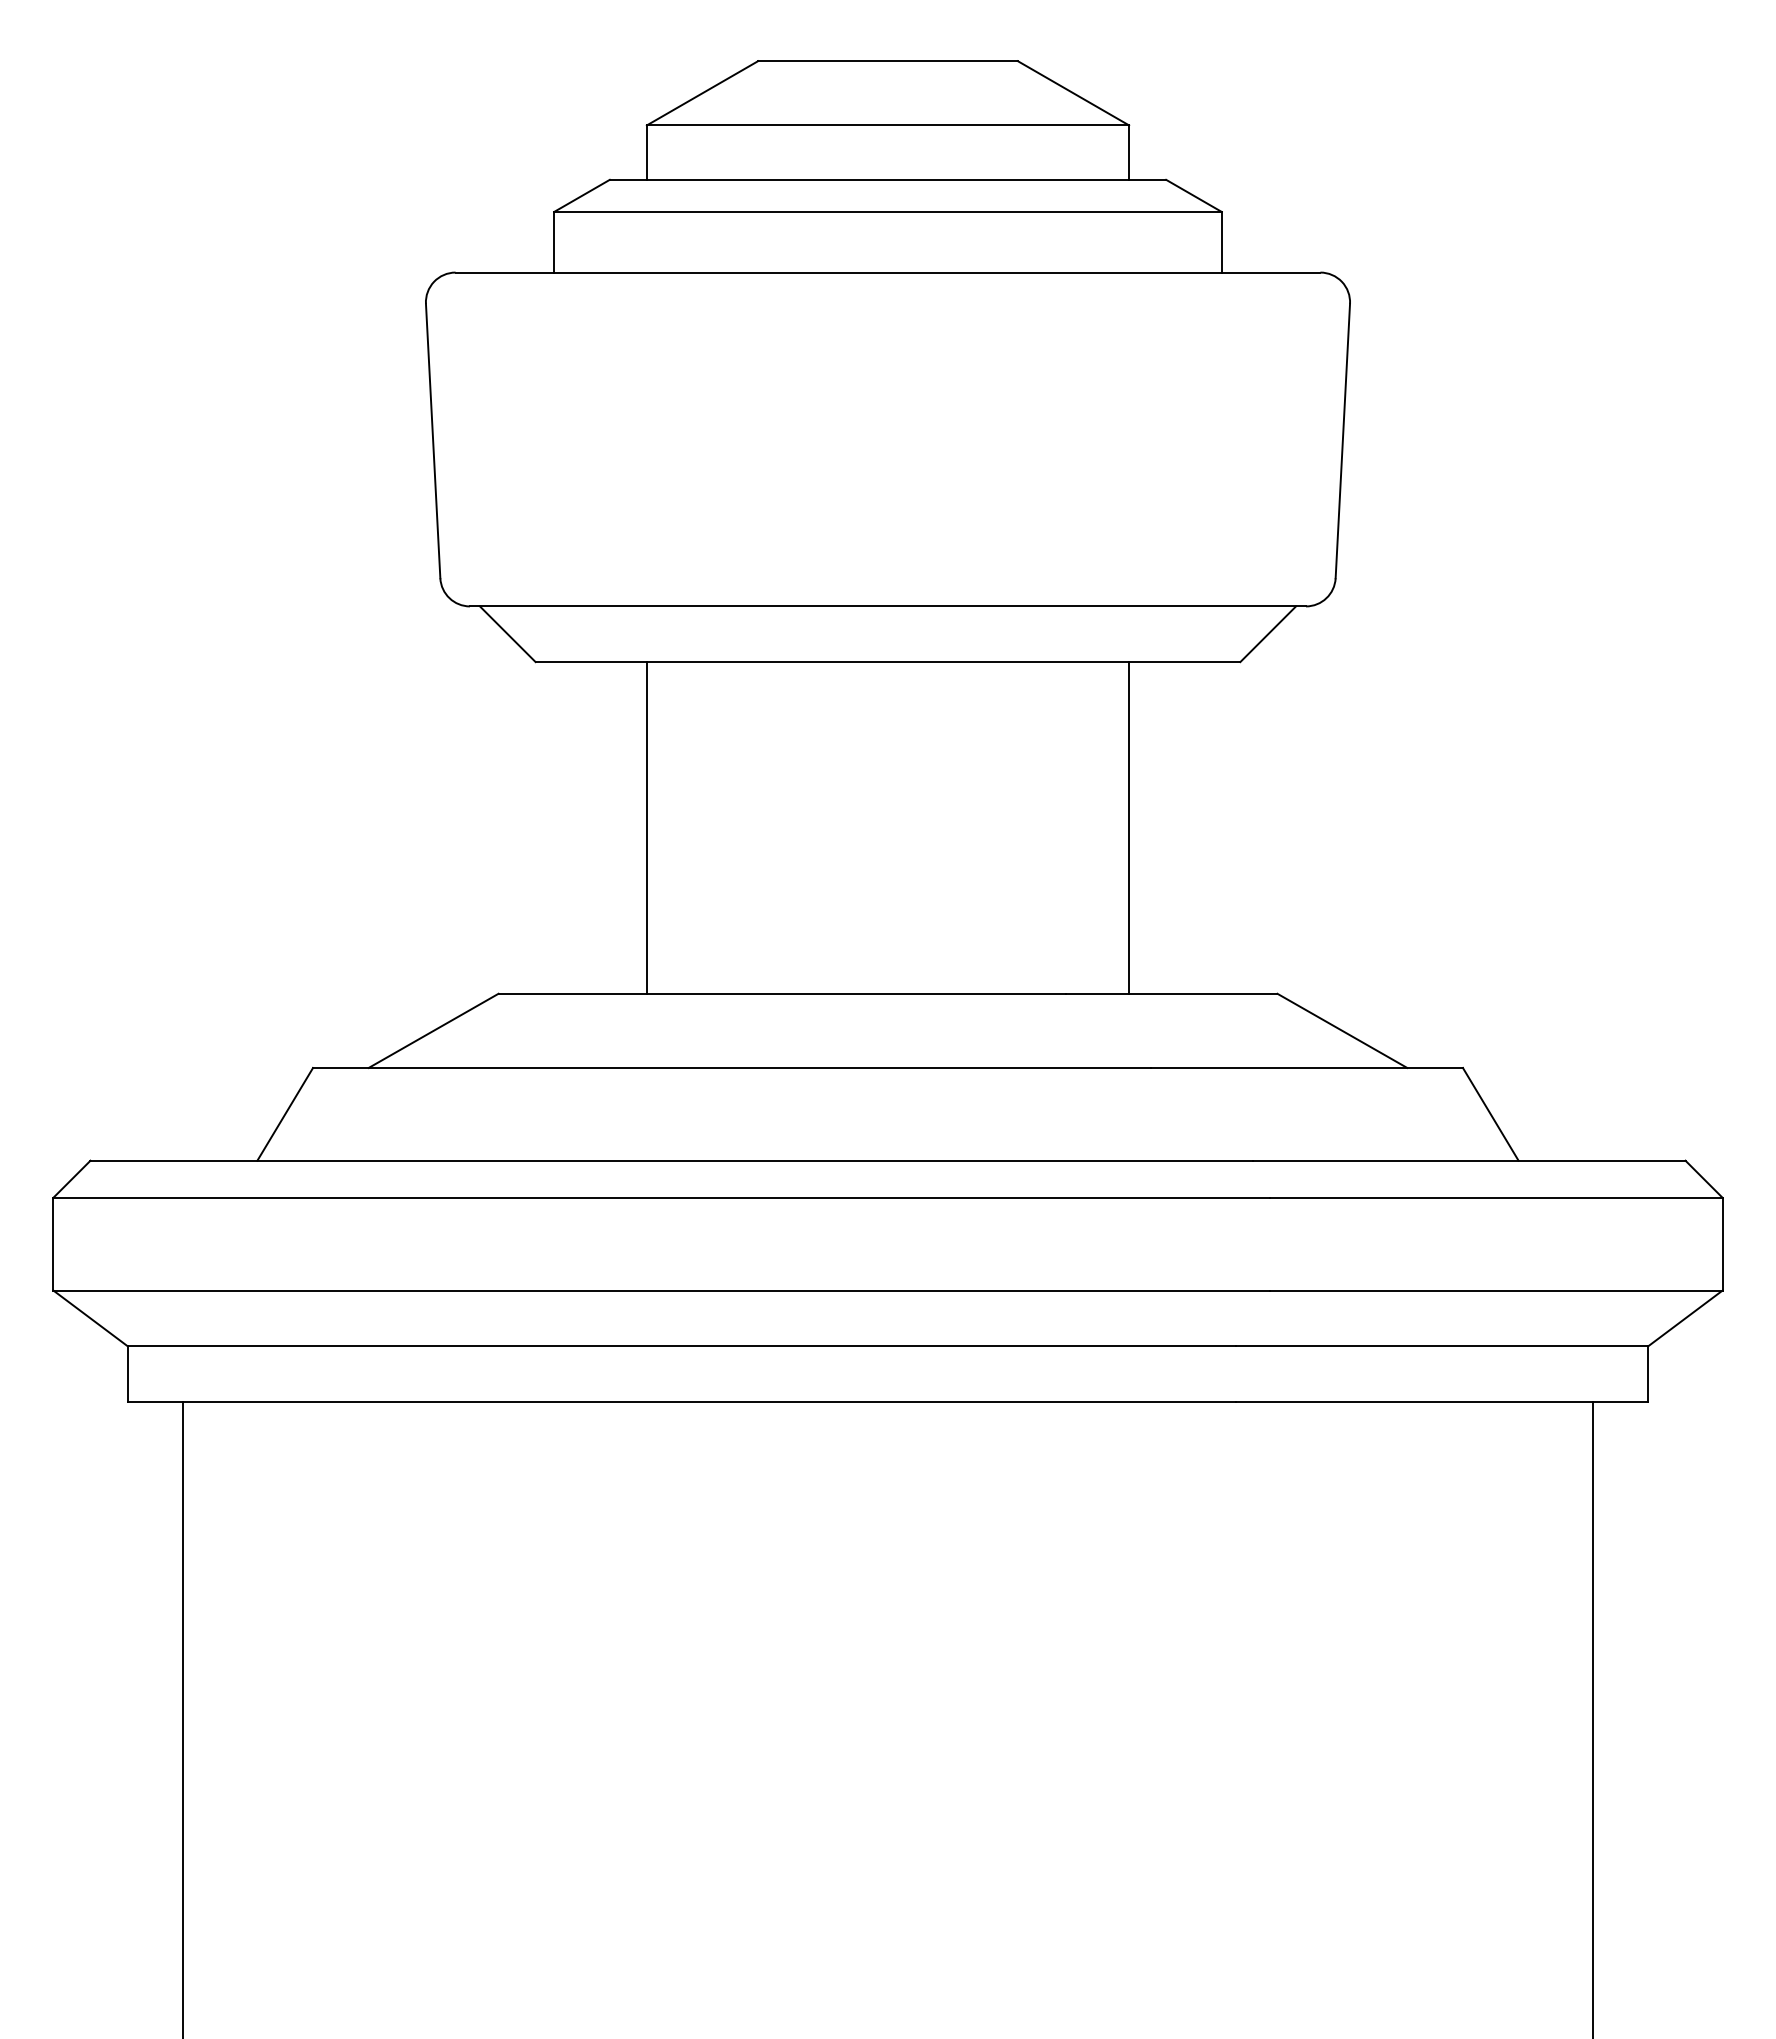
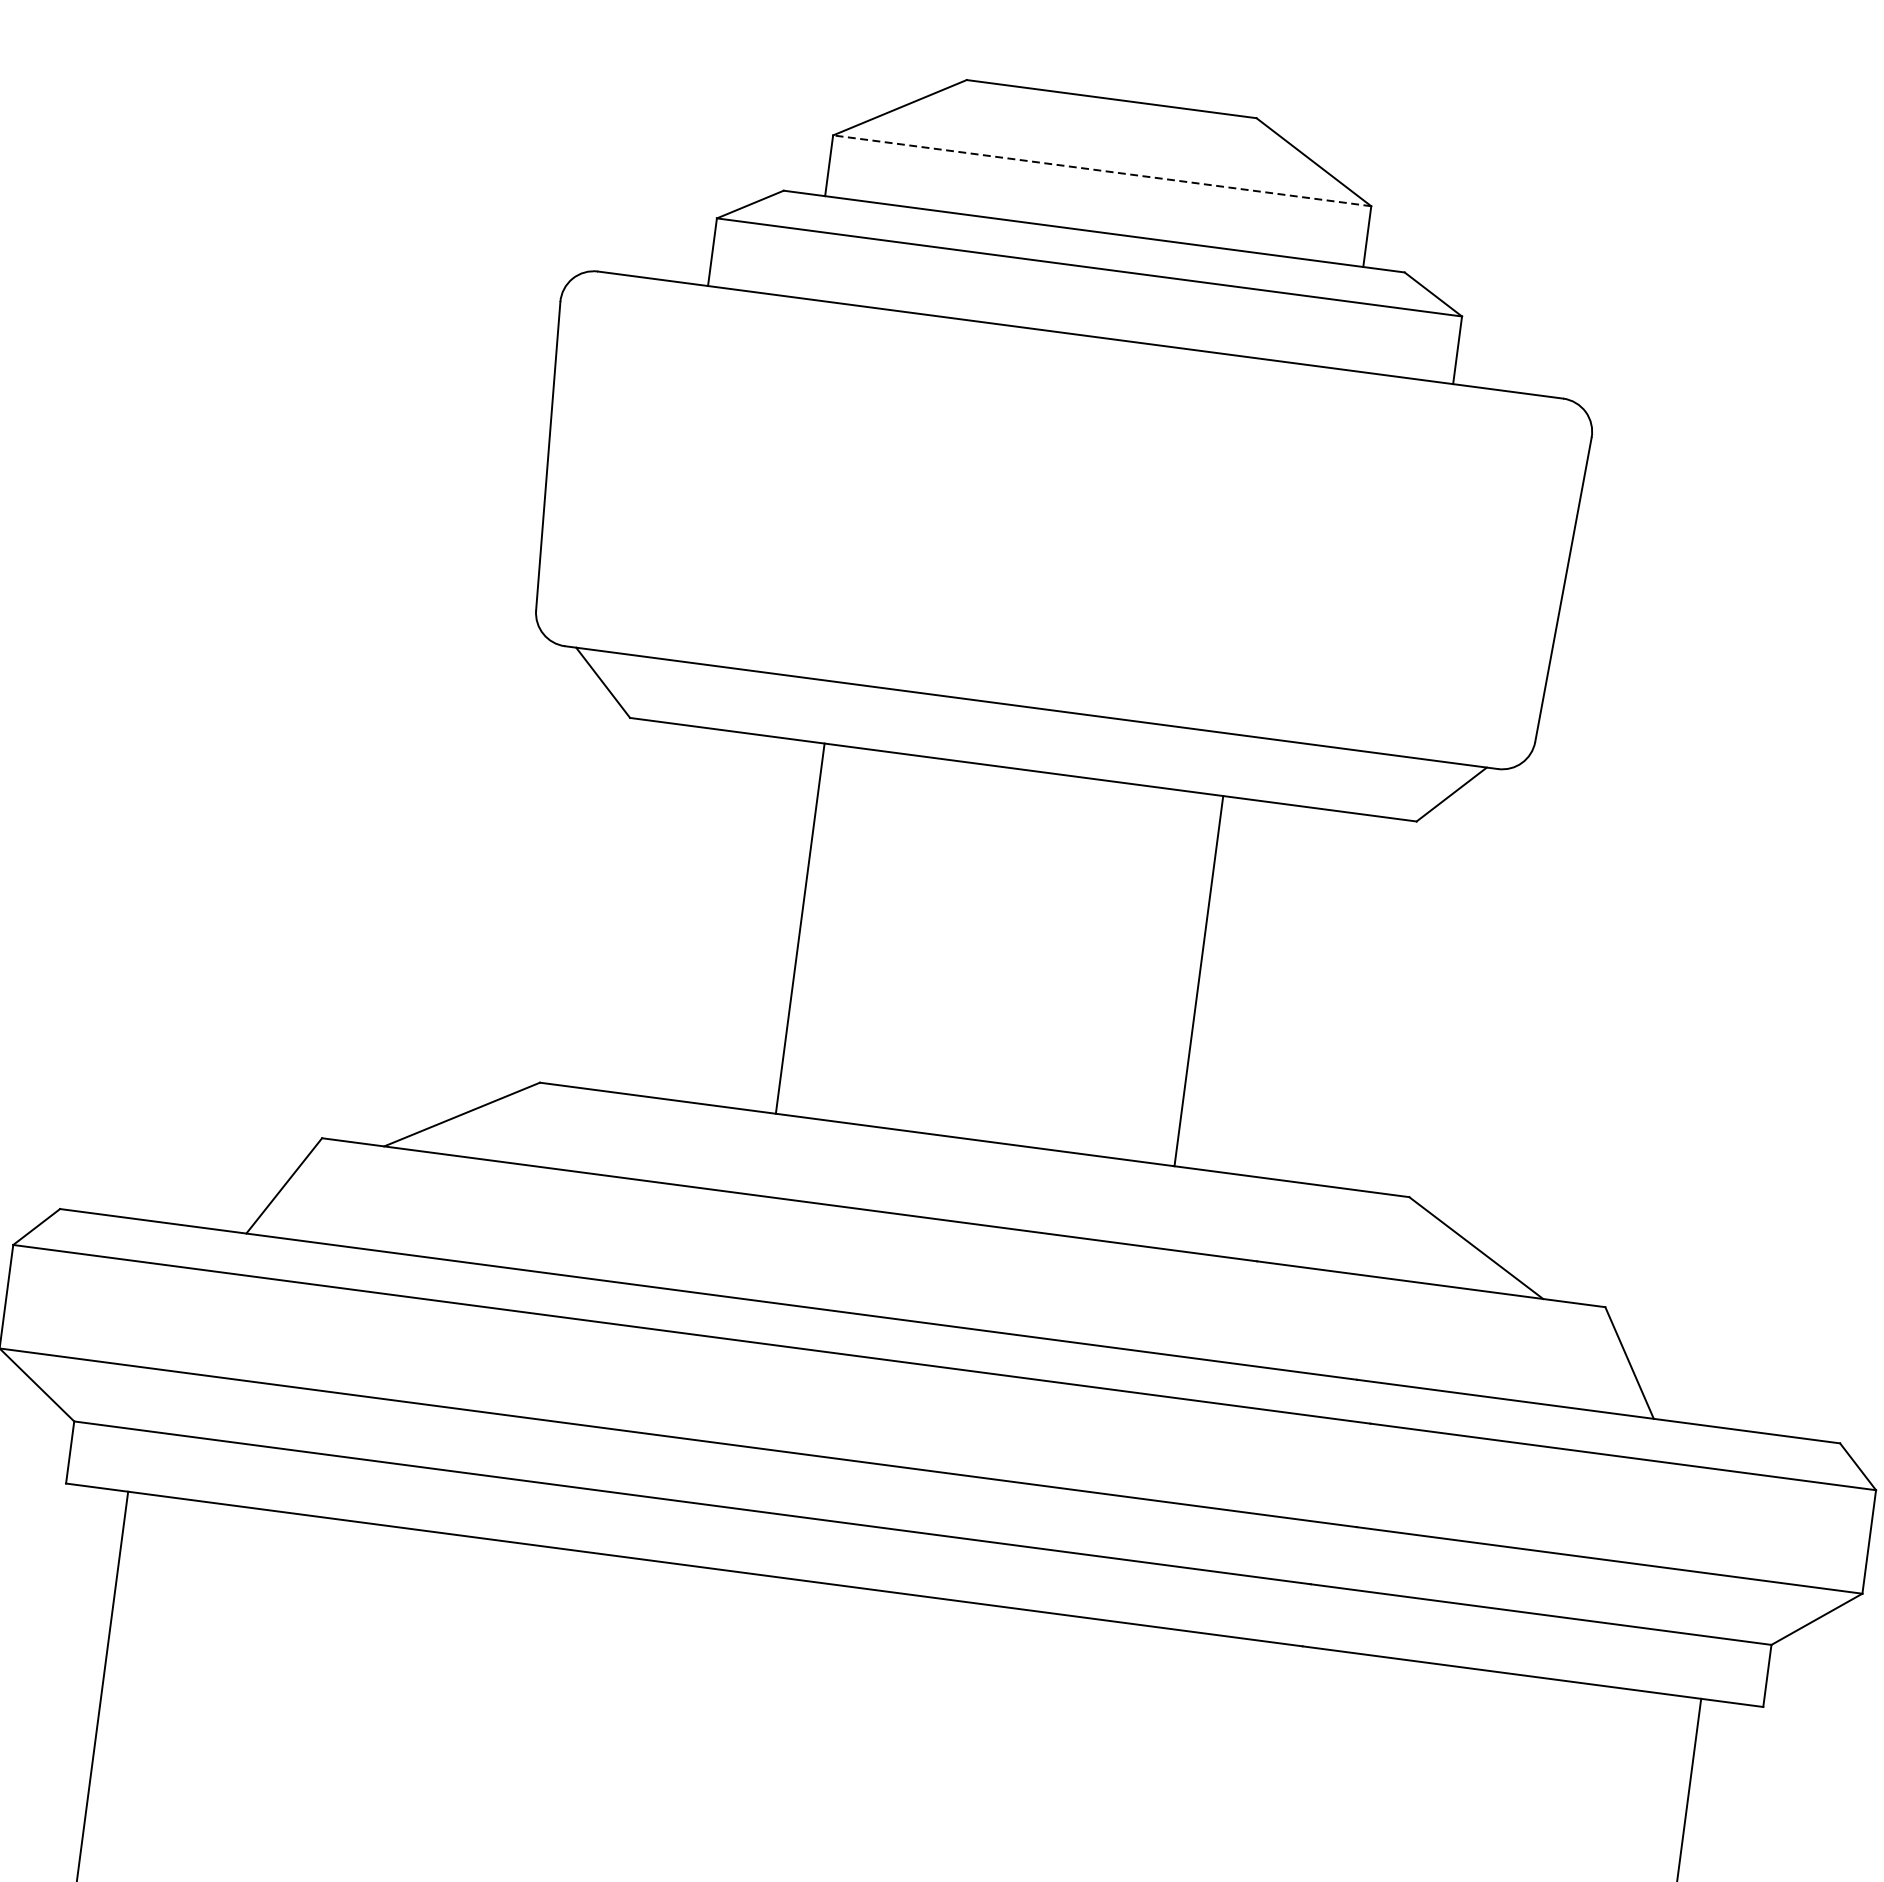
line: (887, 125) -> (1101, 170), solid -> dashed
line: (646, 827) -> (799, 928), moved
line: (1129, 827) -> (1199, 980), moved

